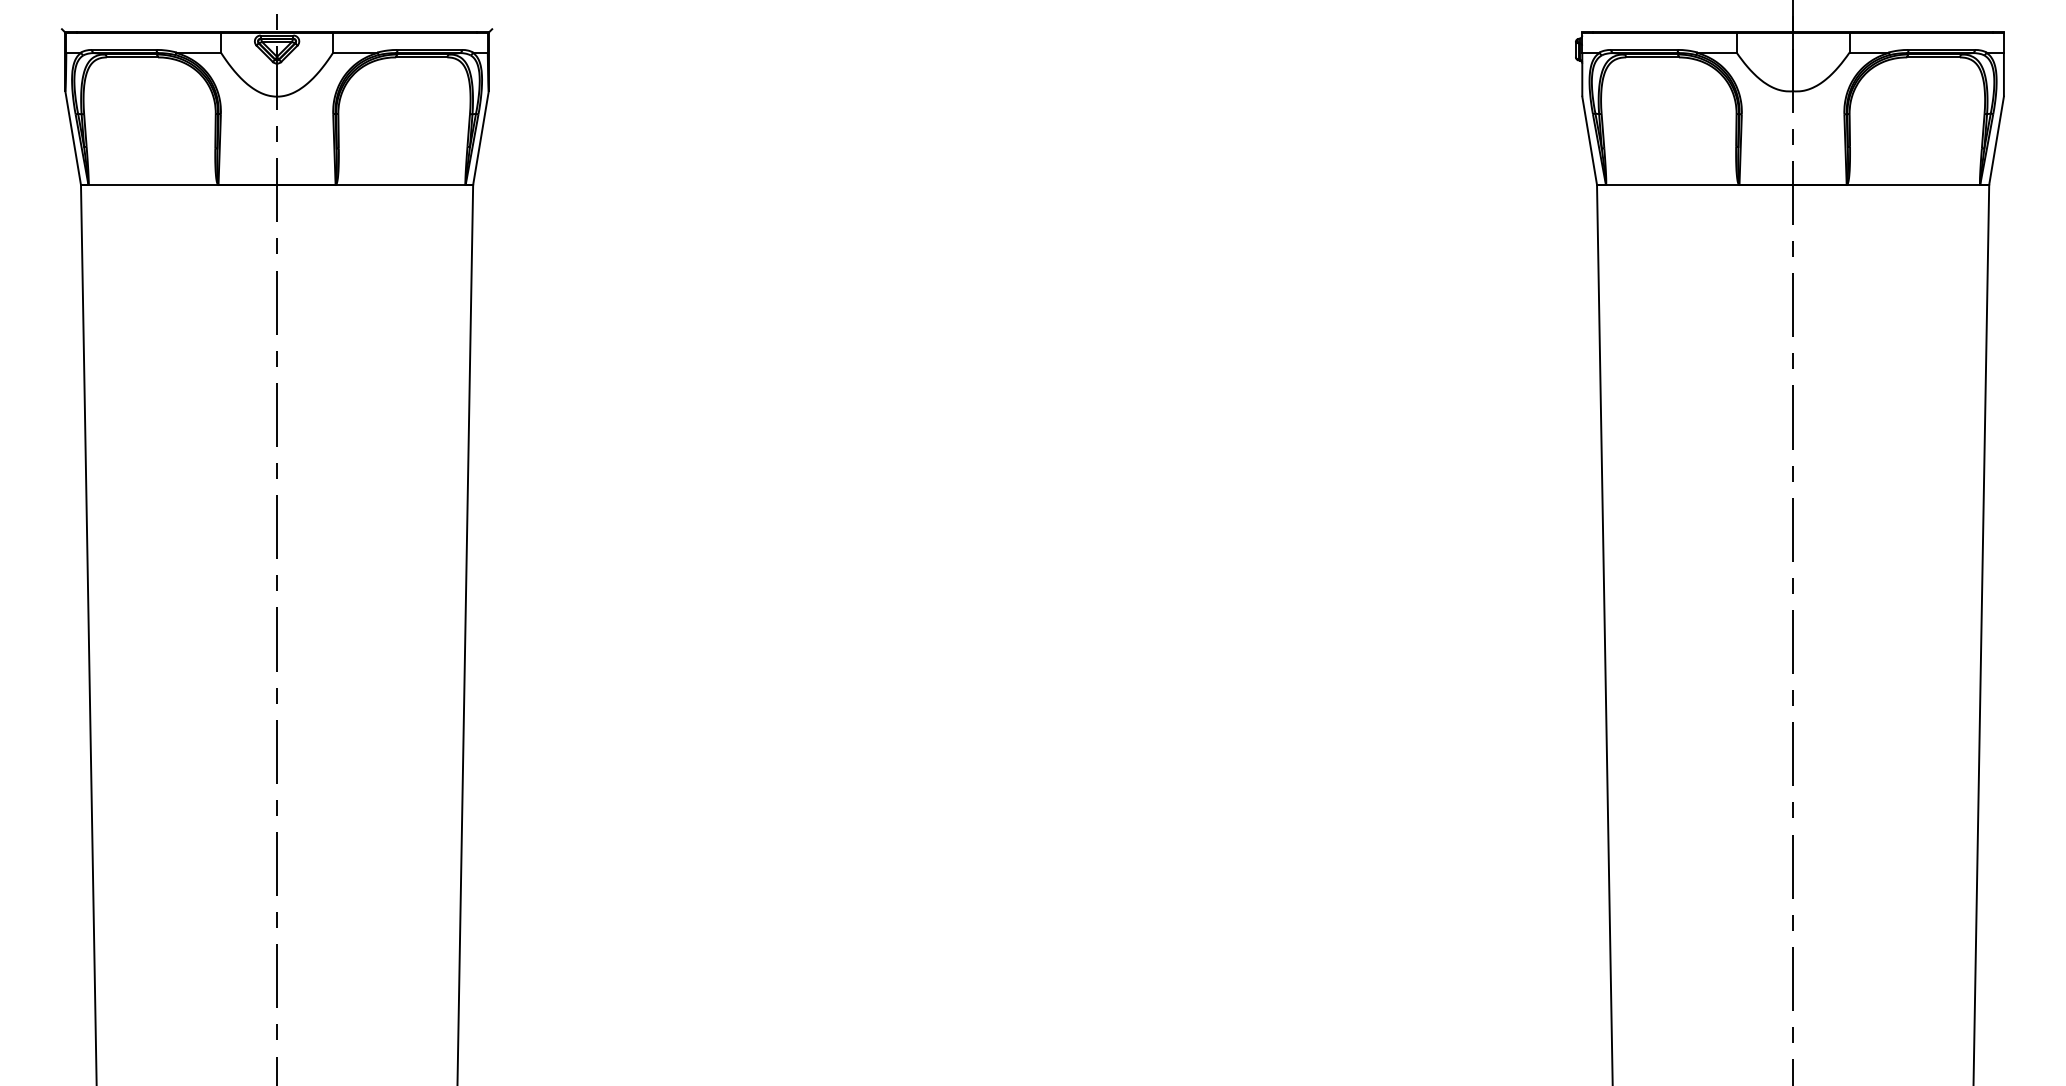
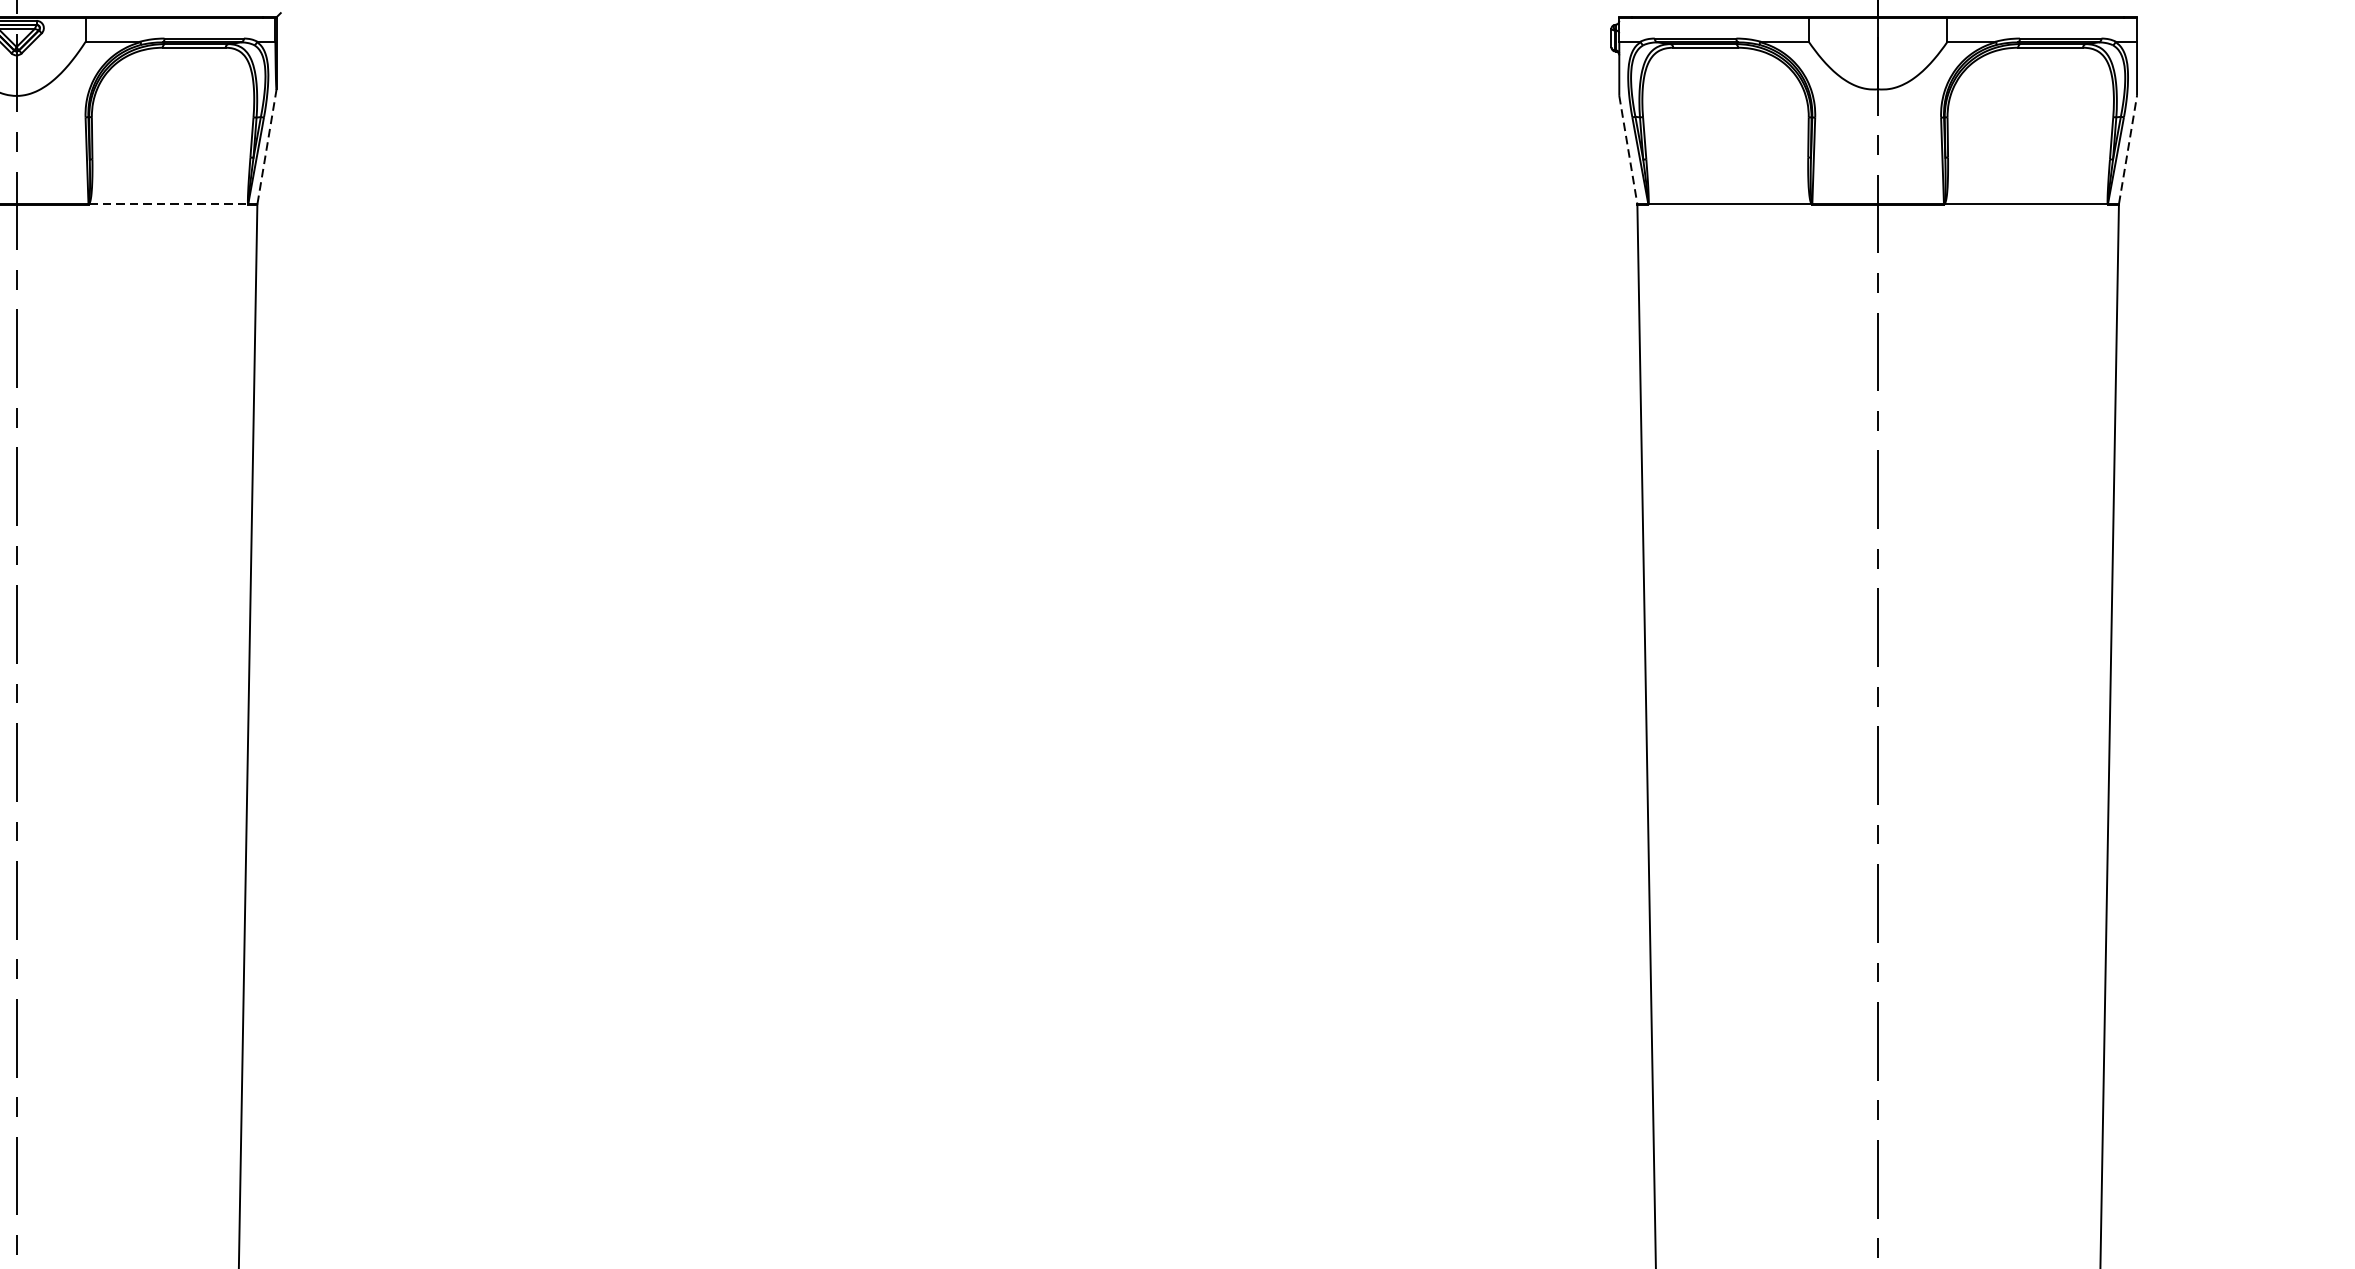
line: (481, 137) -> (267, 146), solid -> dashed
line: (1589, 140) -> (1628, 149), solid -> dashed
line: (1996, 140) -> (2127, 149), solid -> dashed
line: (400, 184) -> (168, 203), solid -> dashed

